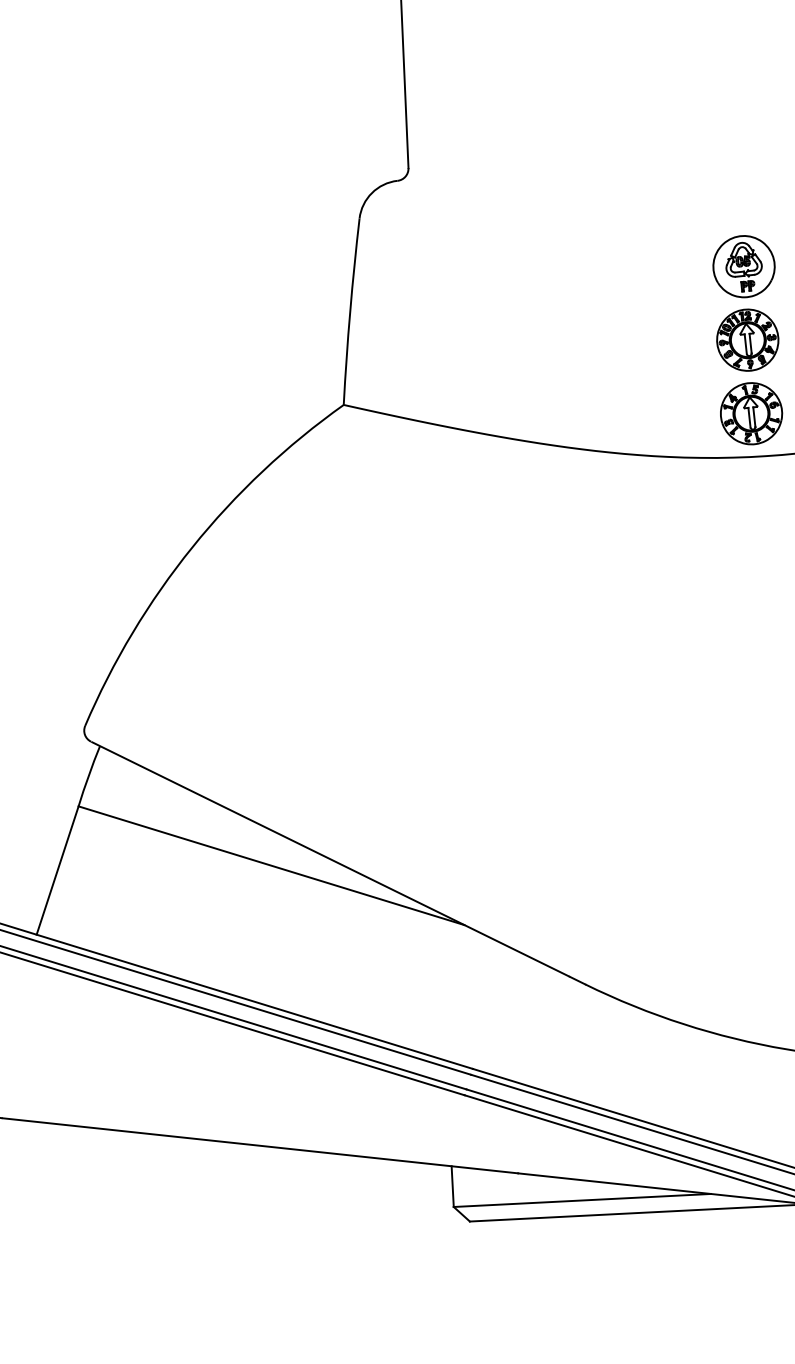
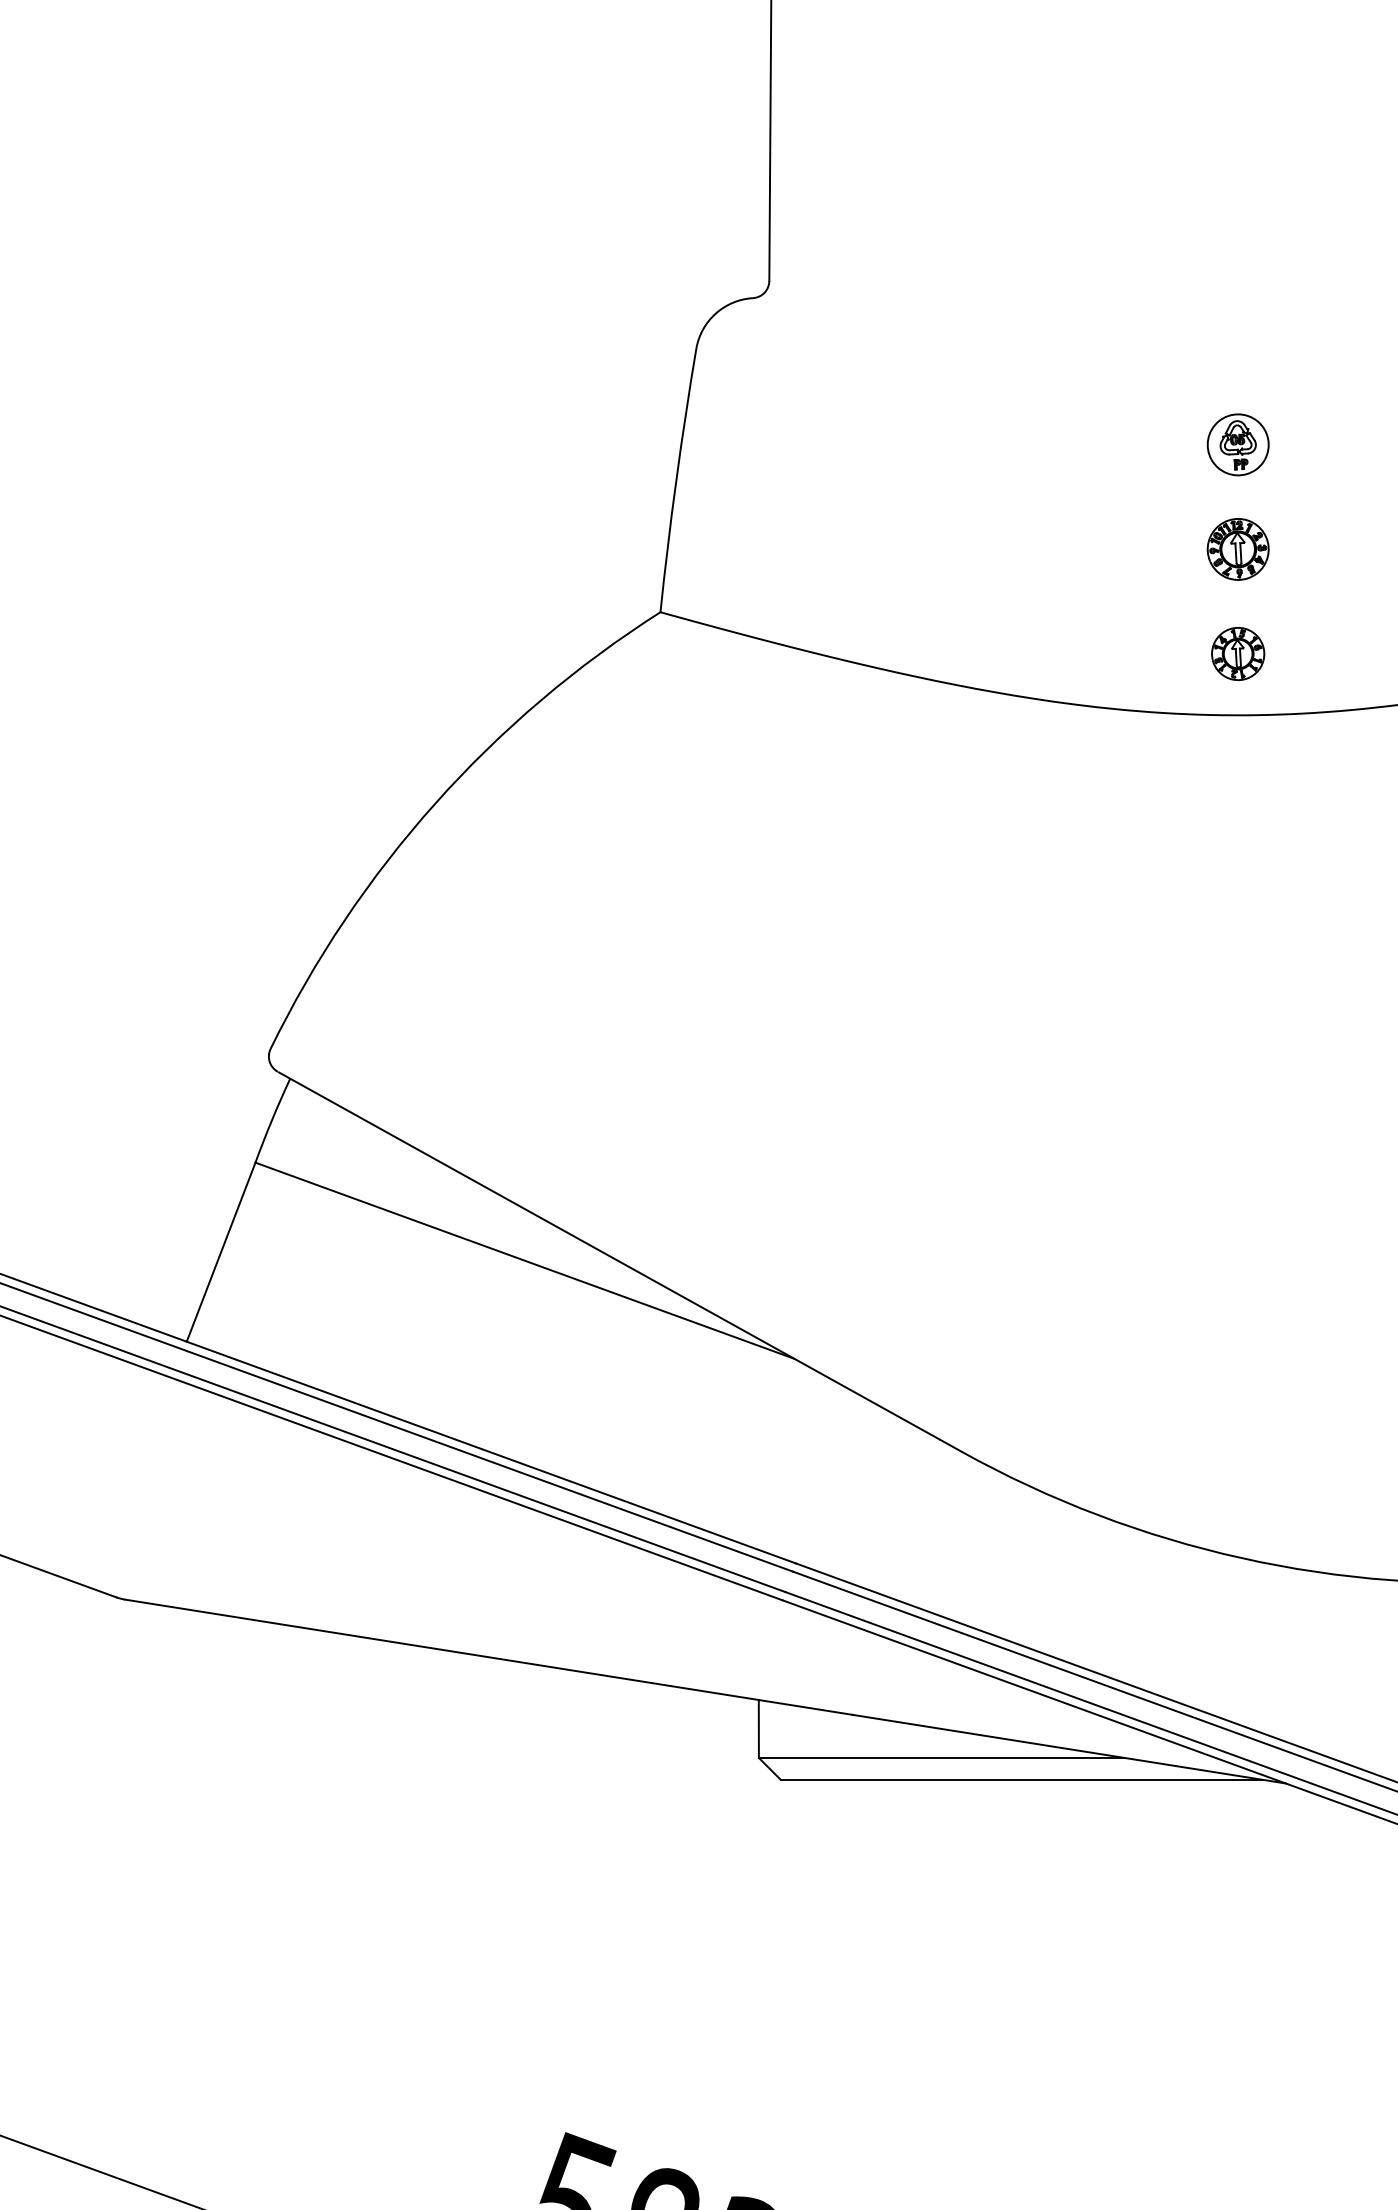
part: (743, 266) -> (1237, 444), size x0.7
part: (747, 340) -> (1237, 549), size x0.7
part: (750, 413) -> (1237, 653), size x0.6

